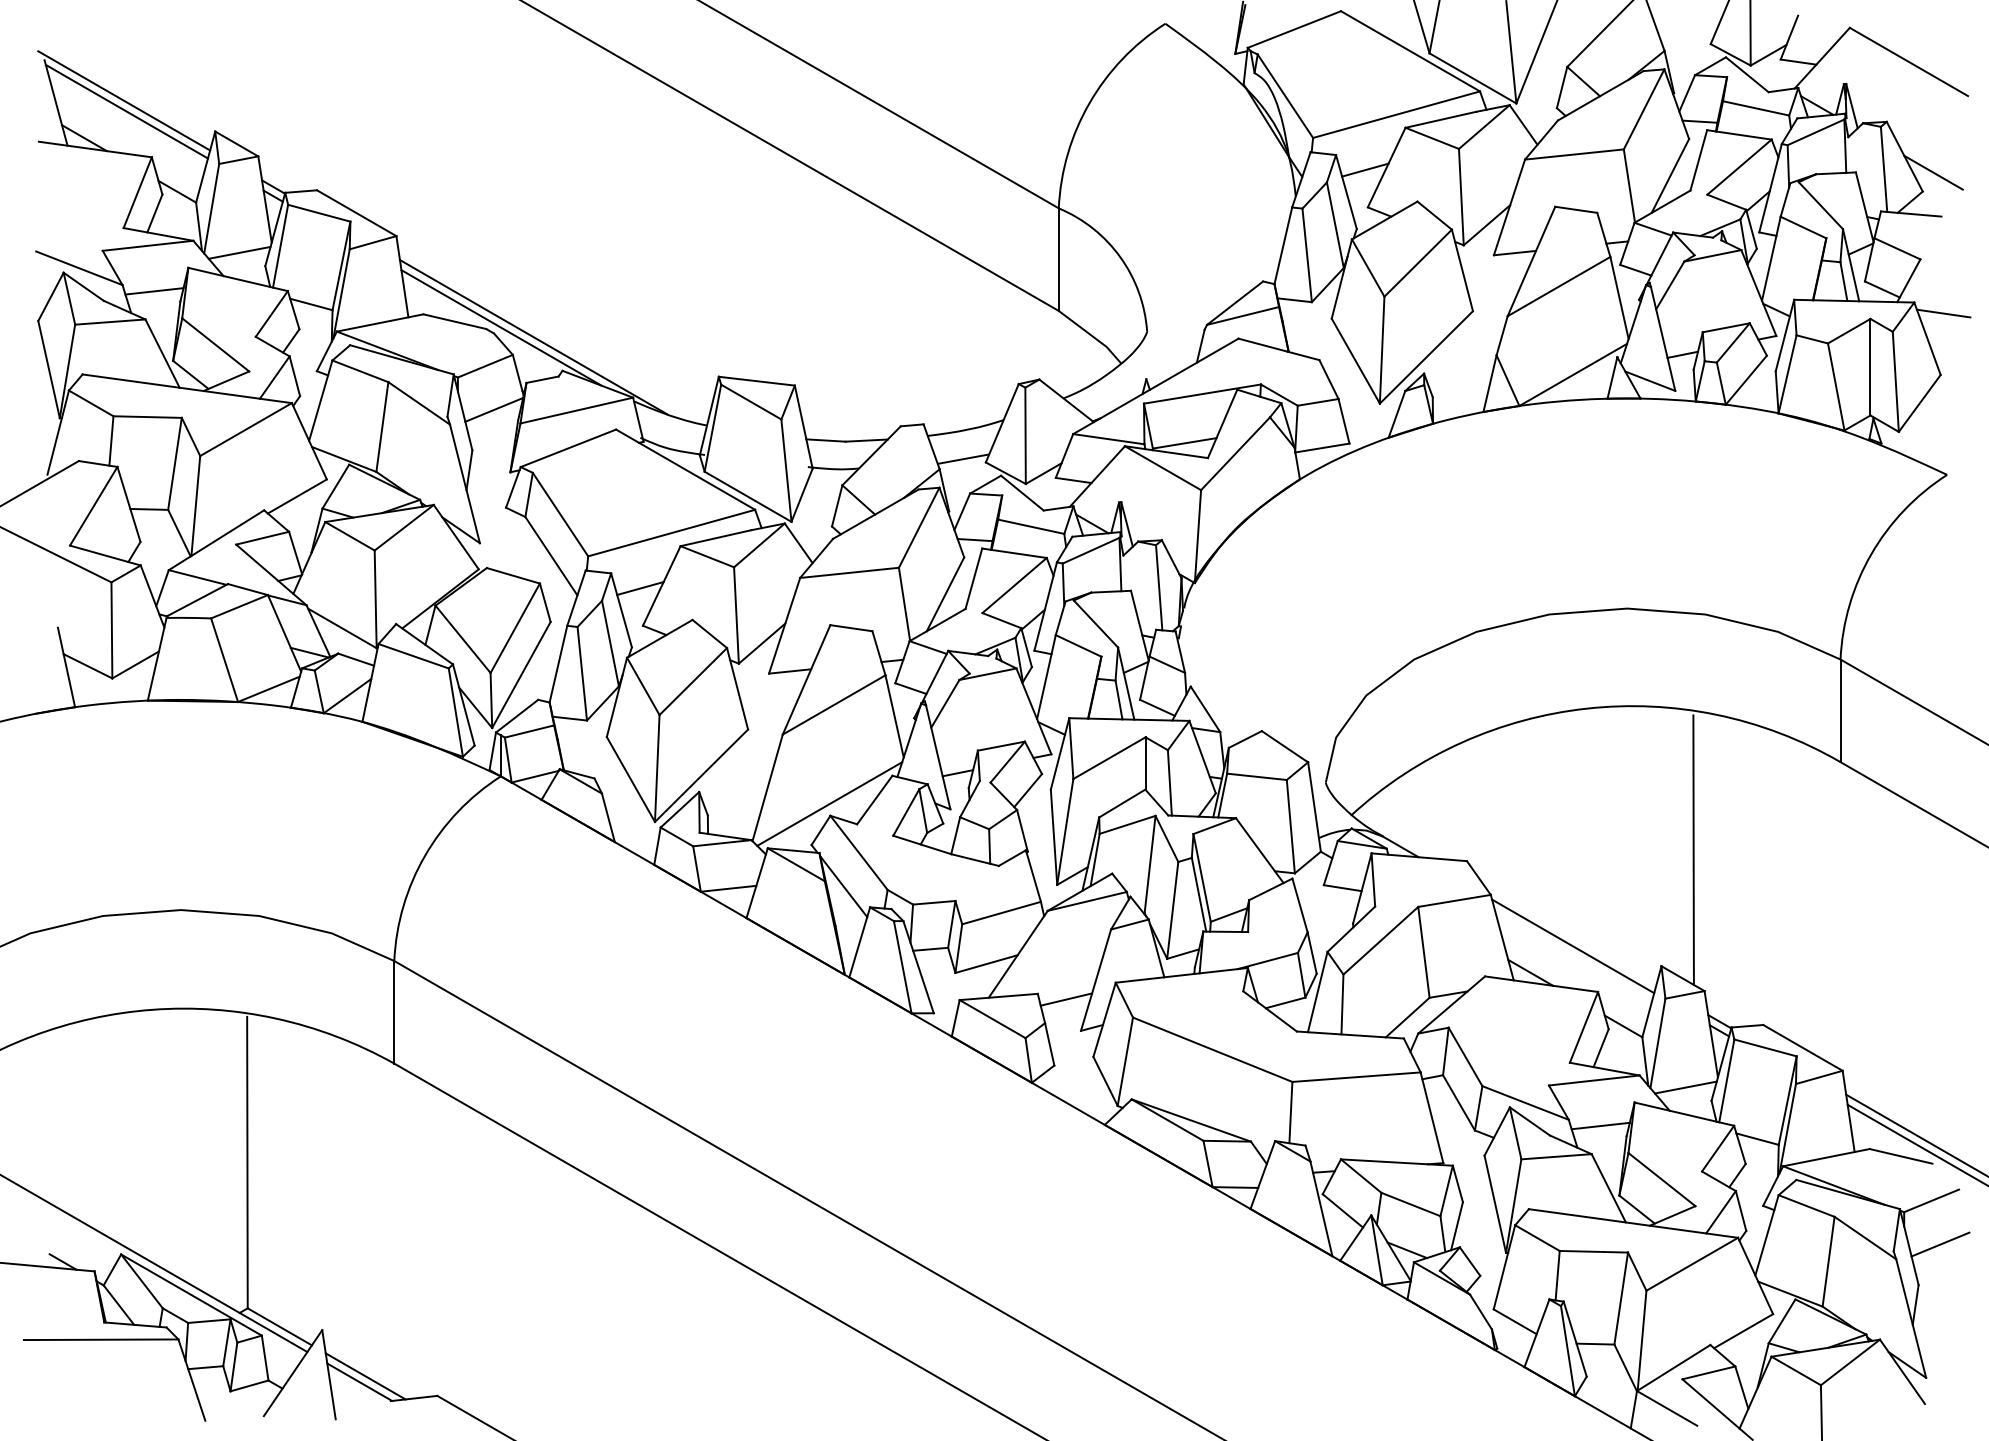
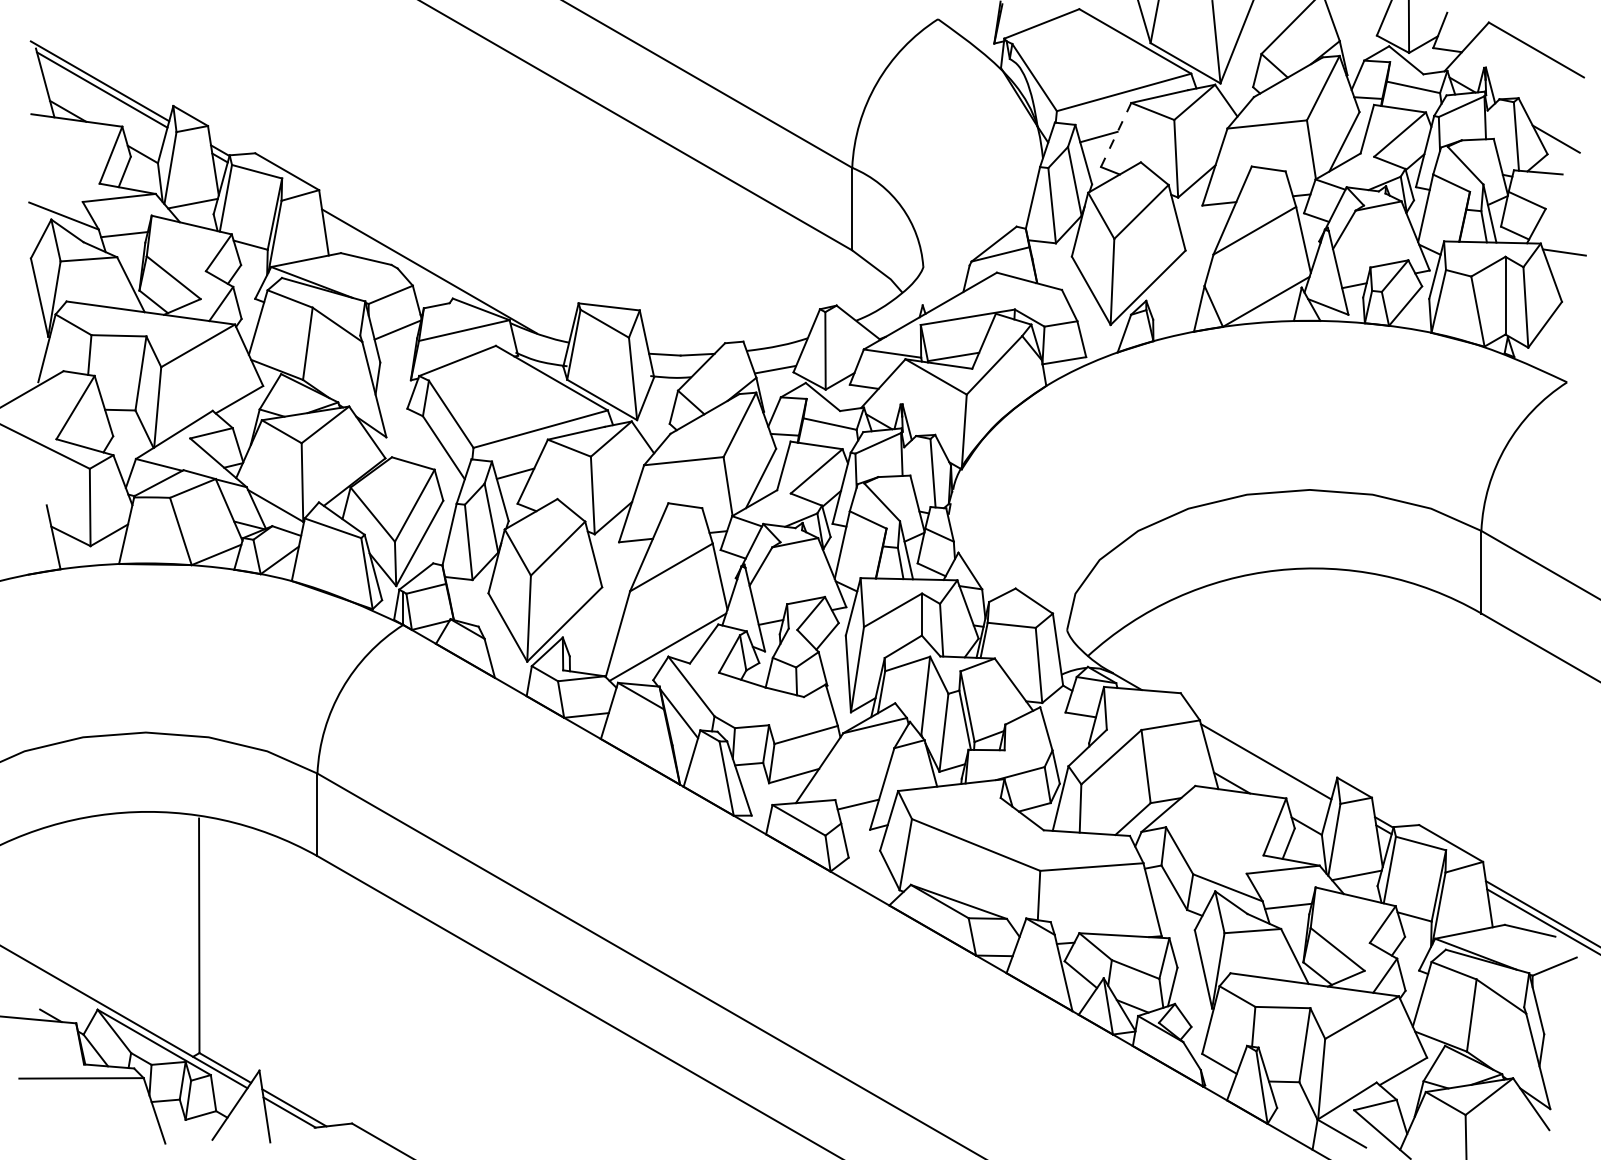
line: (1386, 168) -> (1115, 135), solid -> dashed
line: (501, 327) -> (403, 263), removed
line: (1693, 849) -> (1363, 683), removed
line: (1940, 1244) -> (1561, 1001), removed

